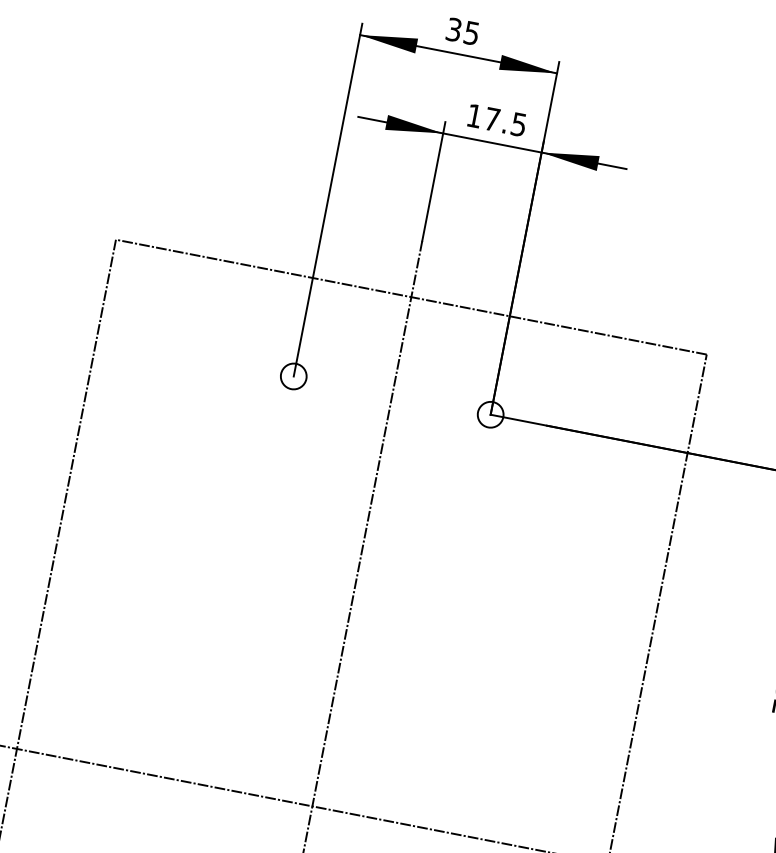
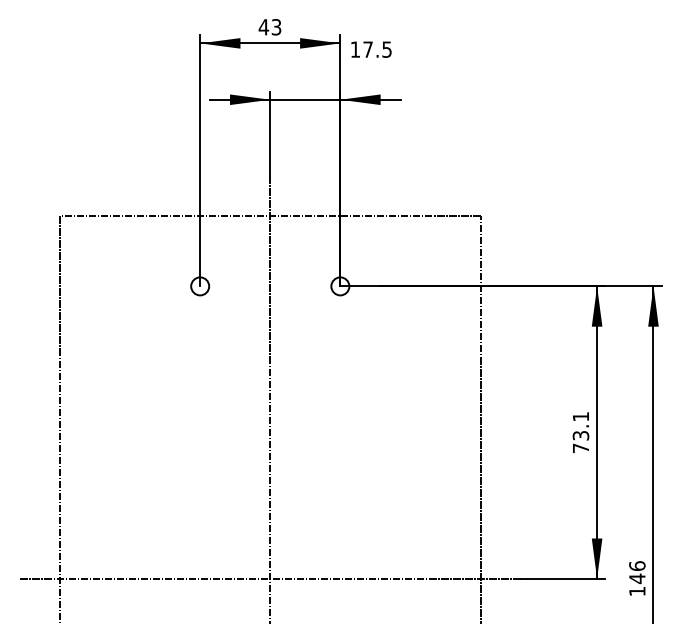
text: (461, 31) -> (269, 27), 35 -> 43
text: (497, 120) -> (371, 49), moved

